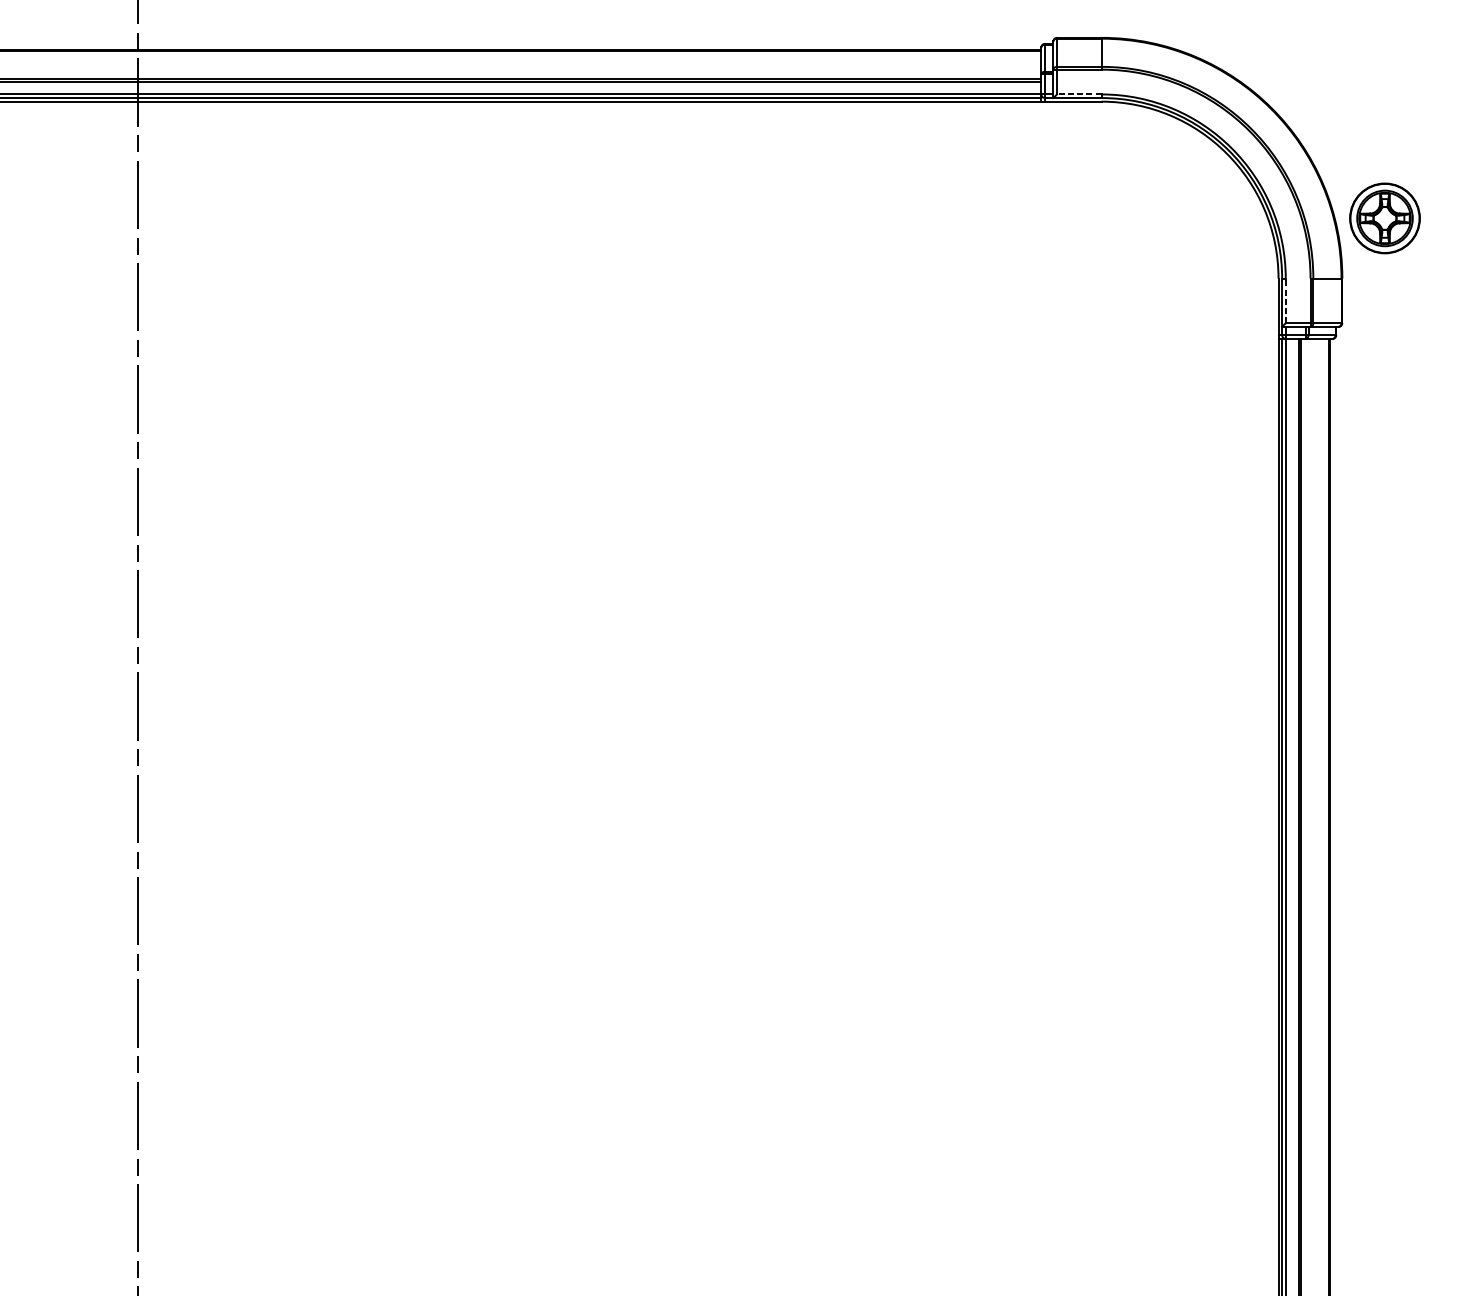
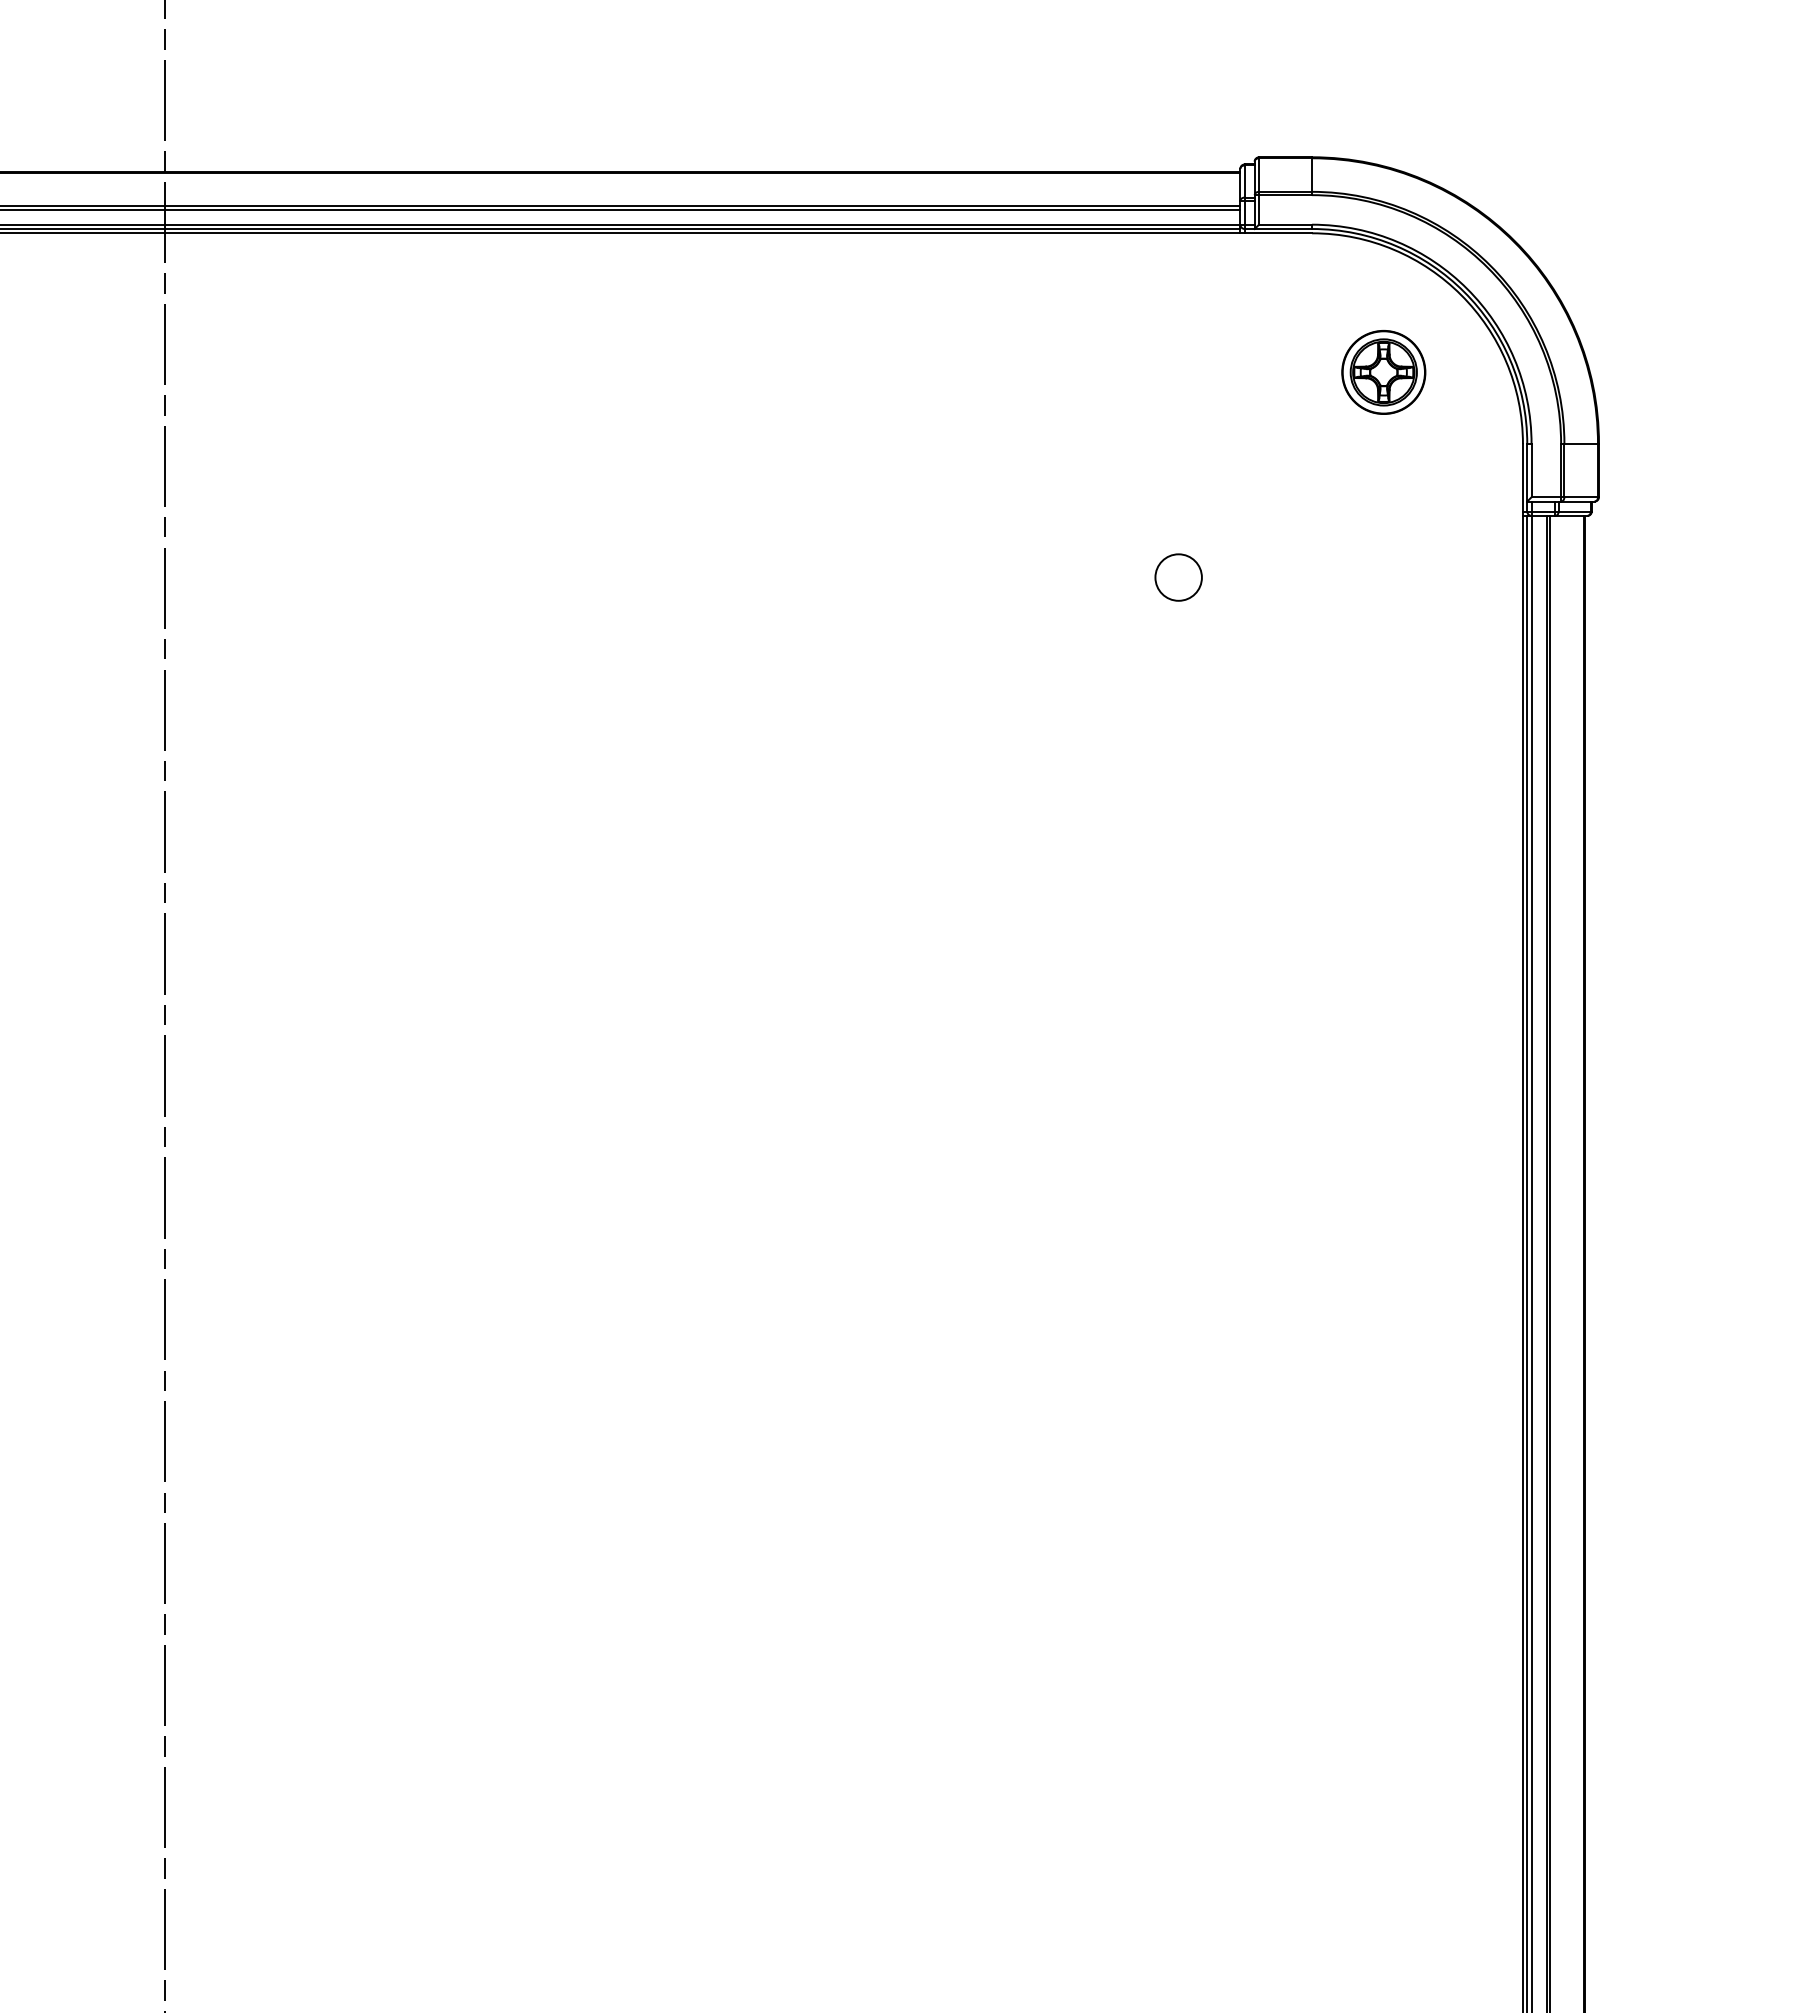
line: (1079, 94) -> (1285, 224), dashed -> solid
part: (1384, 218) -> (1383, 372), moved
line: (1285, 300) -> (1531, 470), dashed -> solid
circle: (989, 390) -> (1178, 577), added

